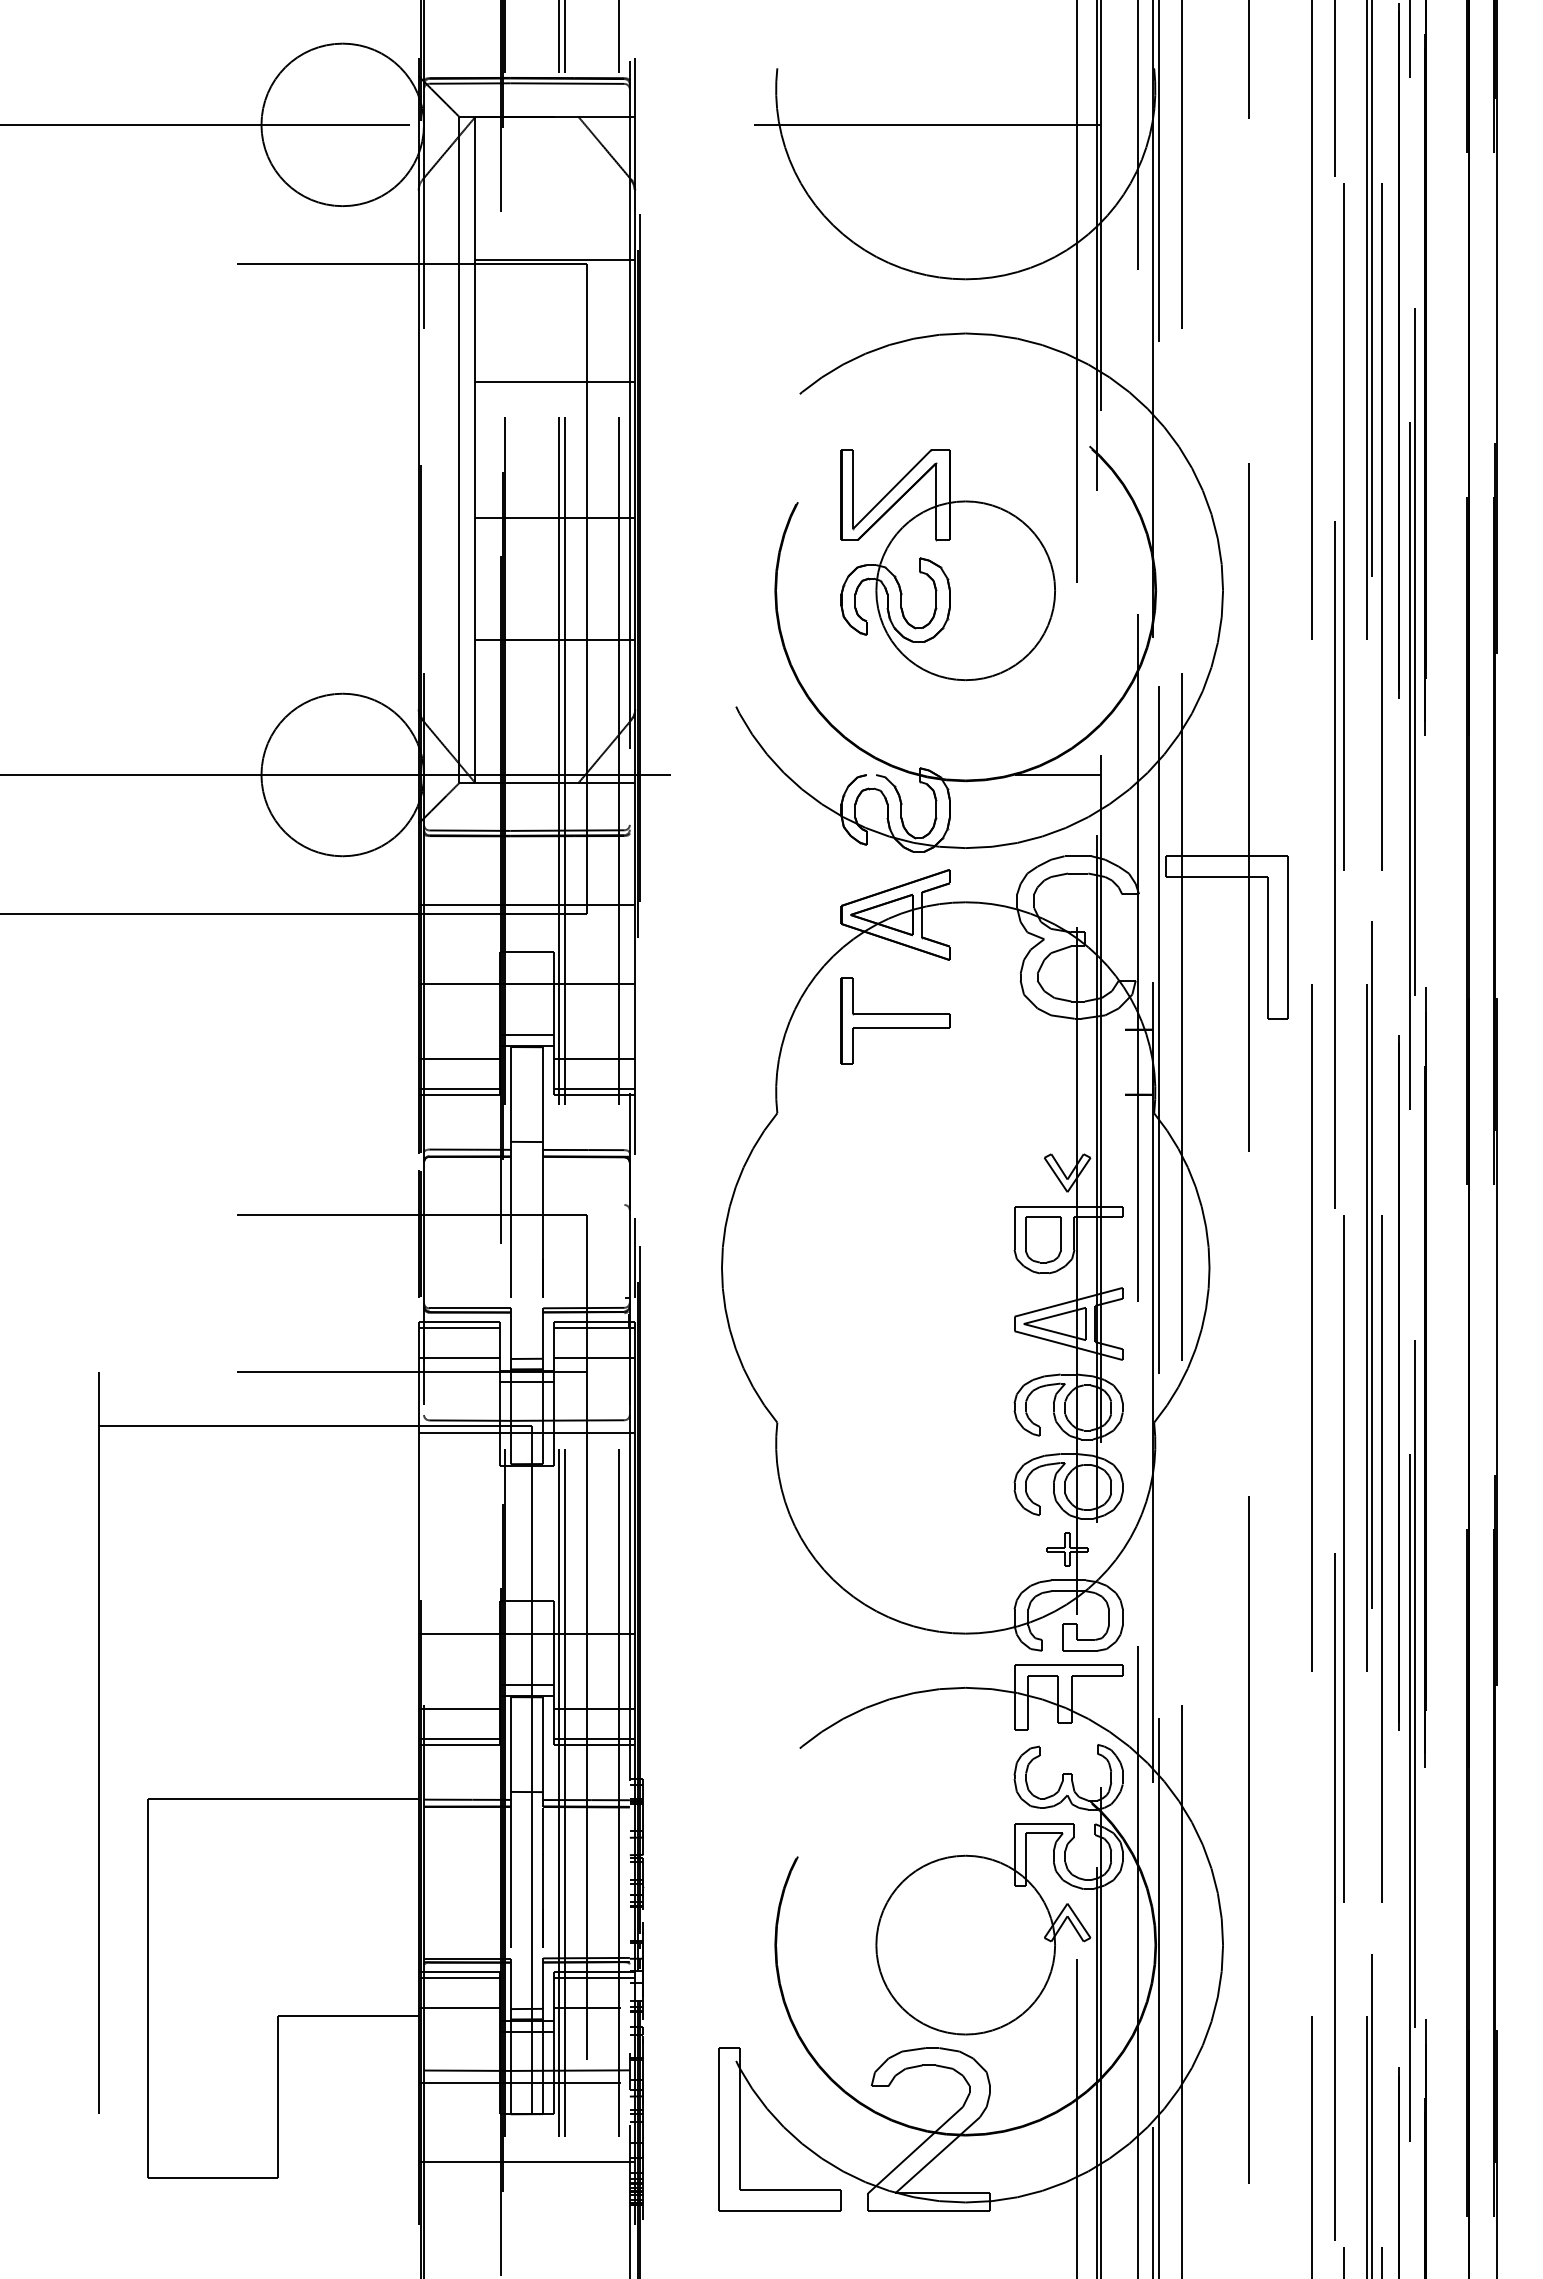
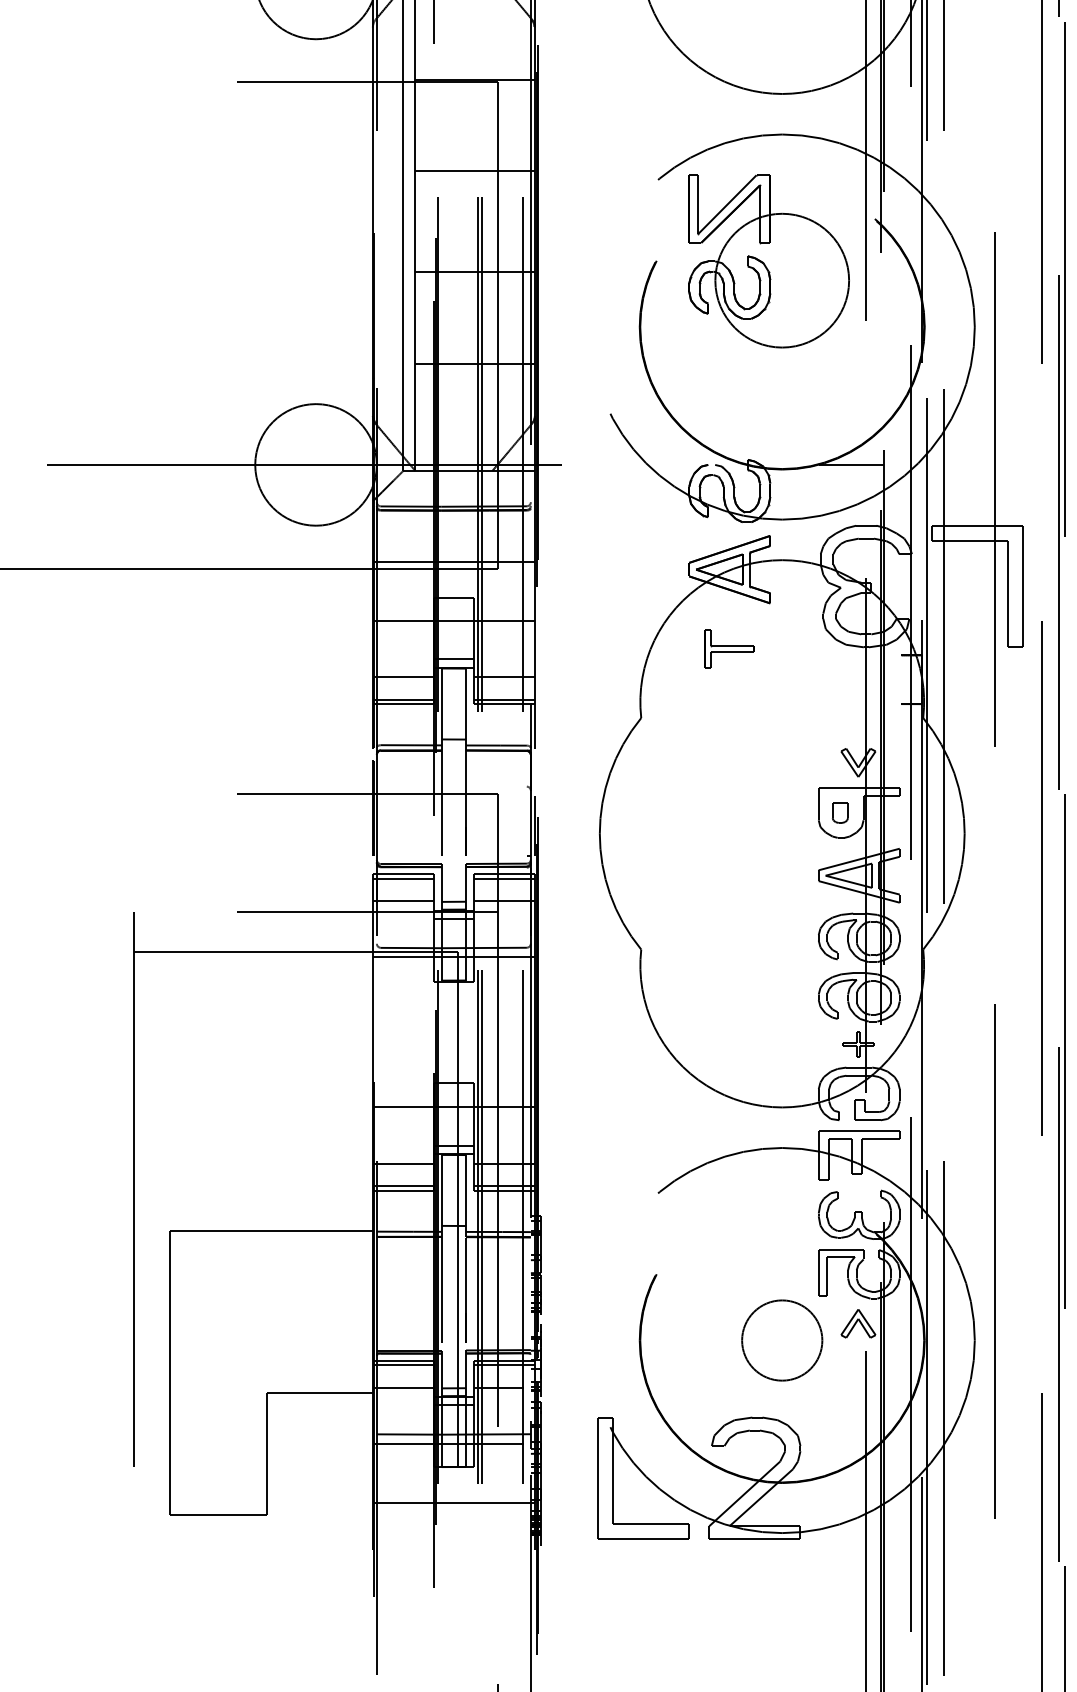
part: (947, 565) -> (768, 261), moved
part: (895, 1020) -> (729, 648), size x0.6
part: (1043, 1239) -> (840, 812), size x0.6
circle: (965, 1944) -> (782, 1340), size x0.6

